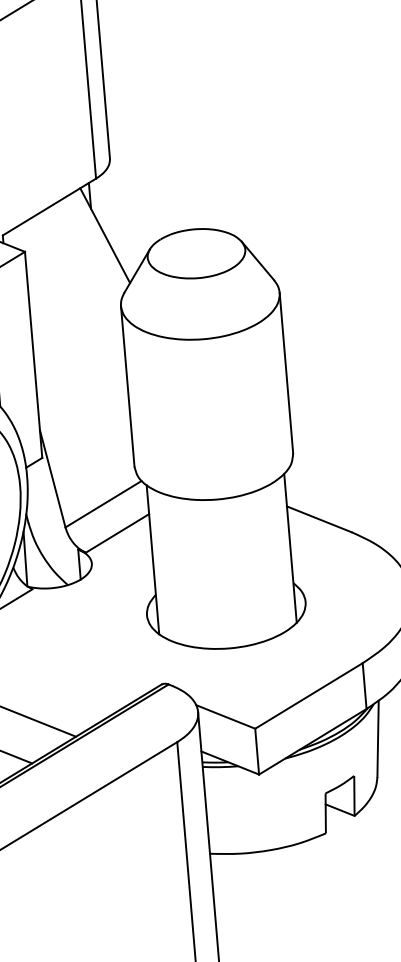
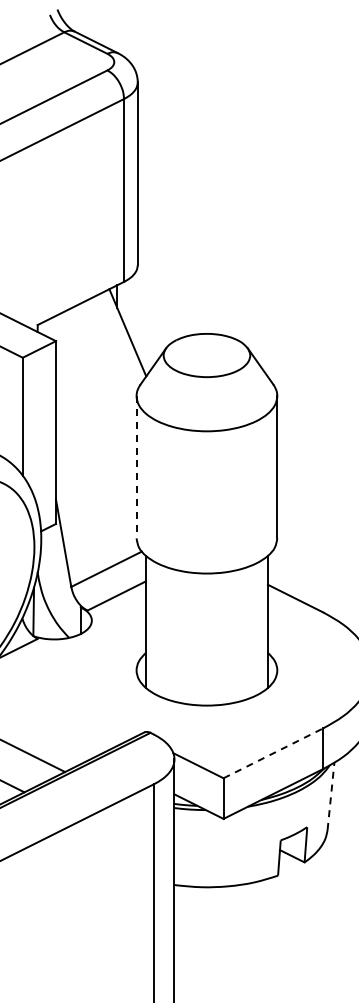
line: (127, 386) -> (136, 467), solid -> dashed
line: (309, 696) -> (273, 753), solid -> dashed
line: (378, 739) -> (331, 796), solid -> dashed

